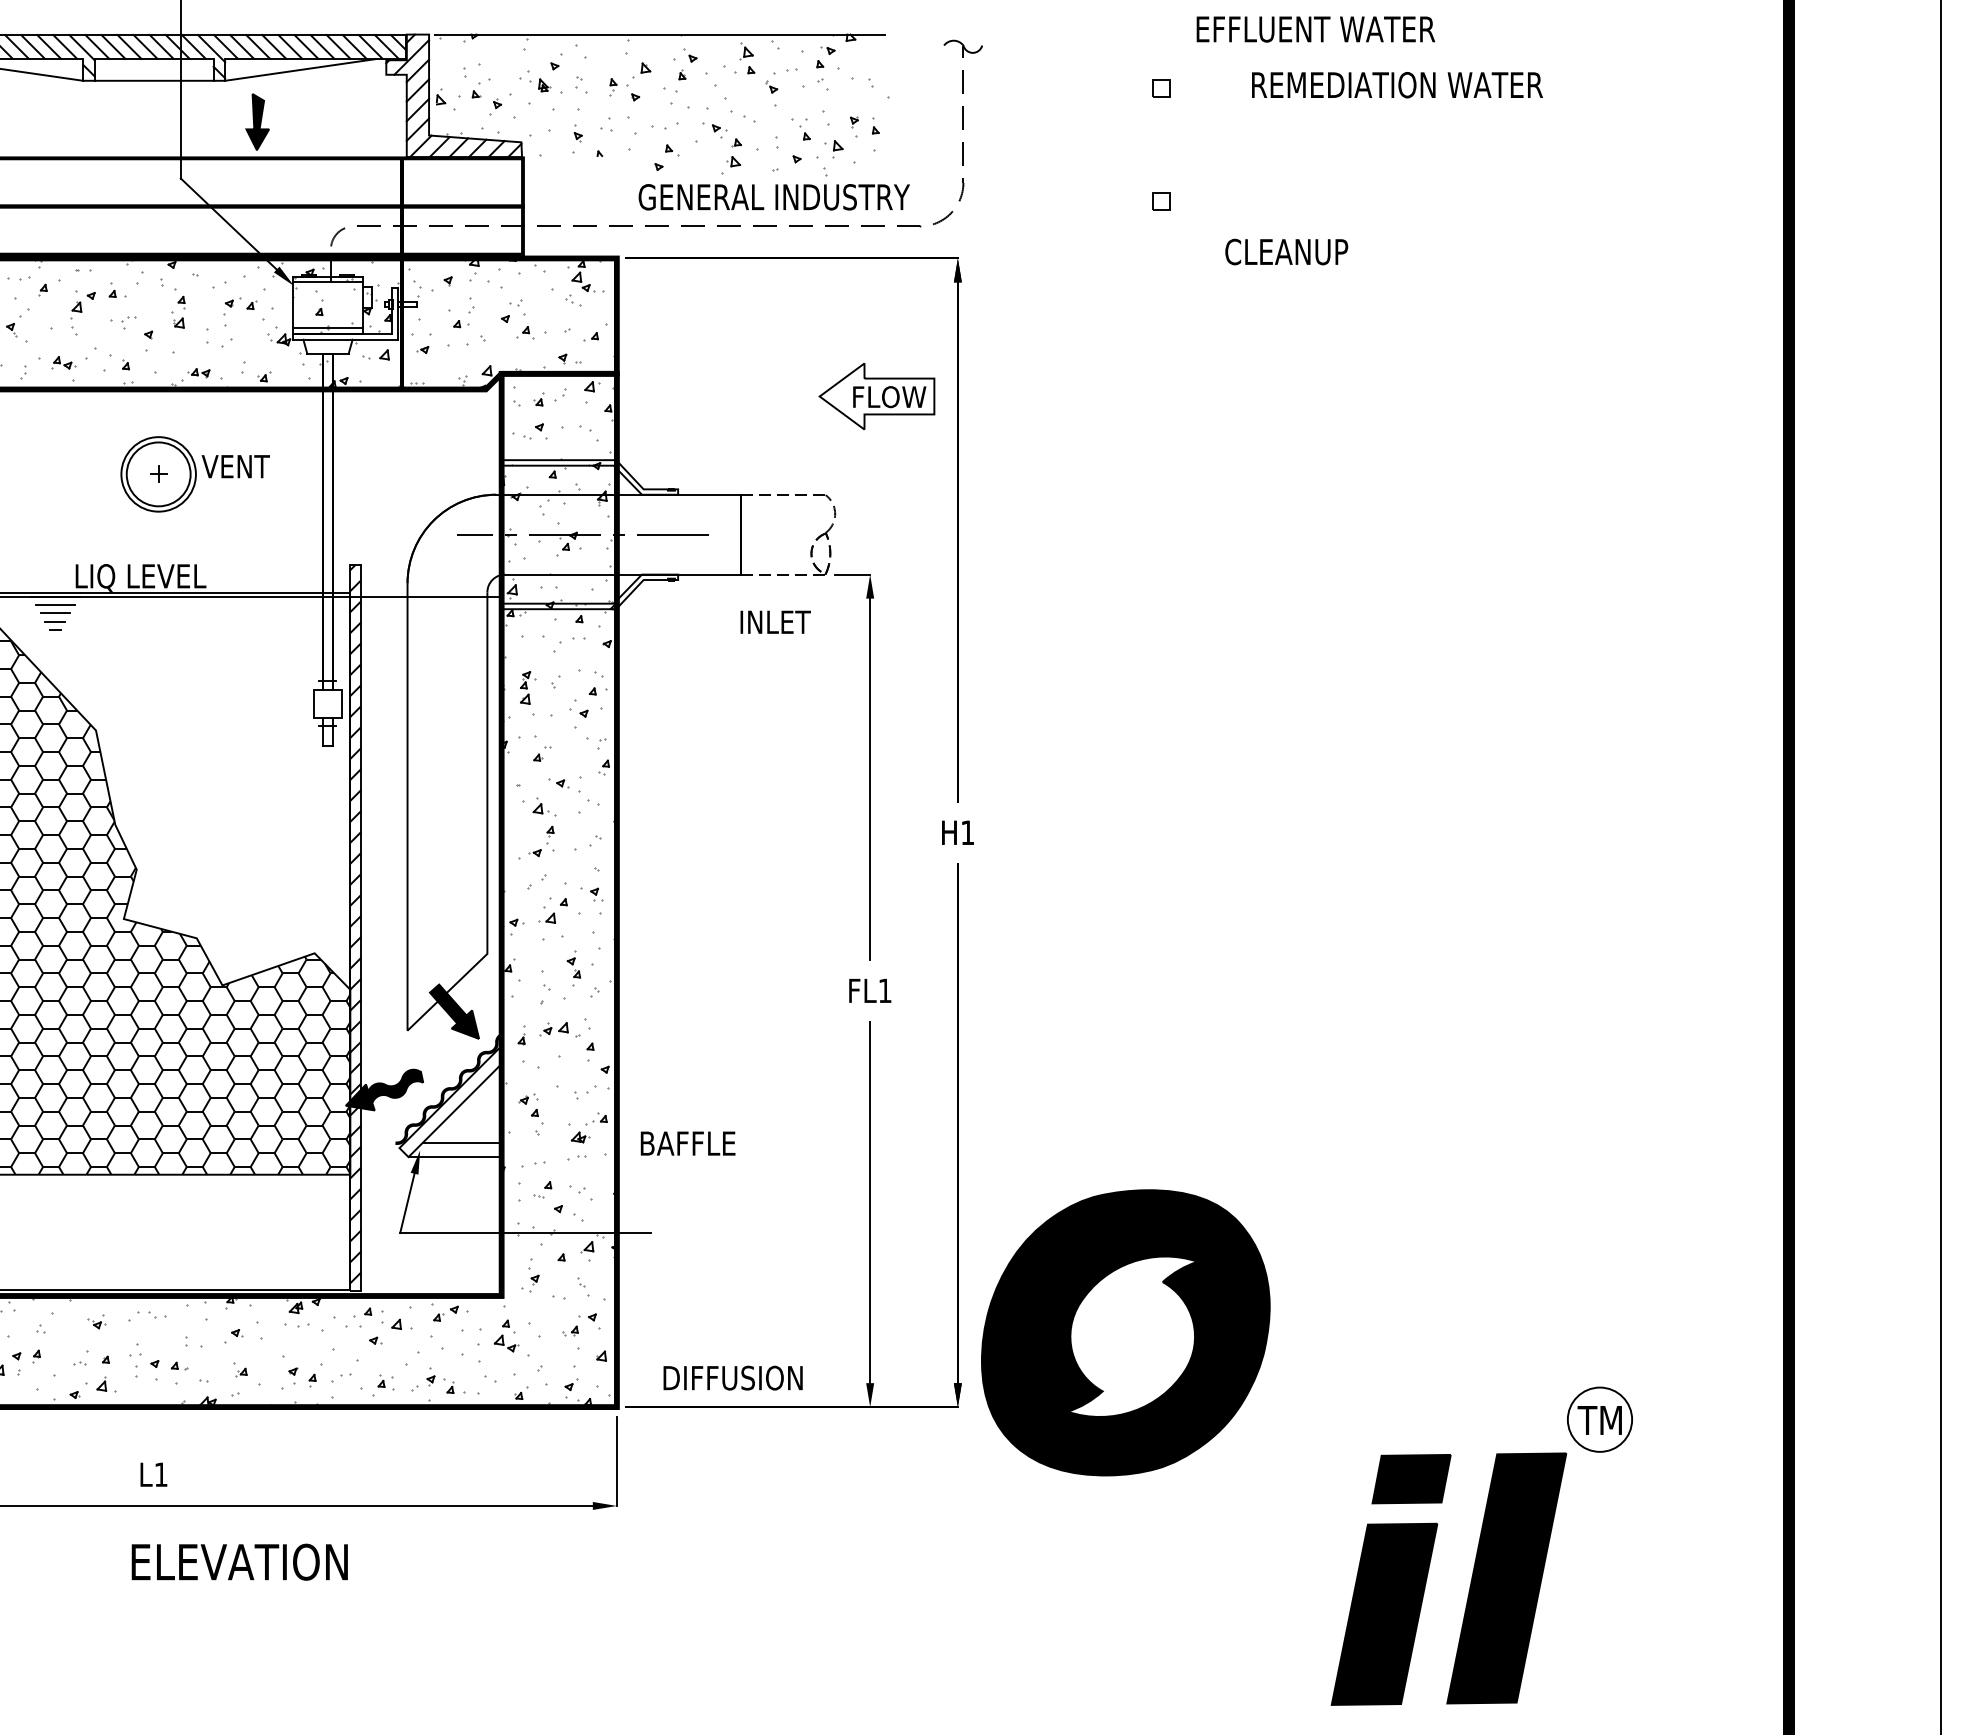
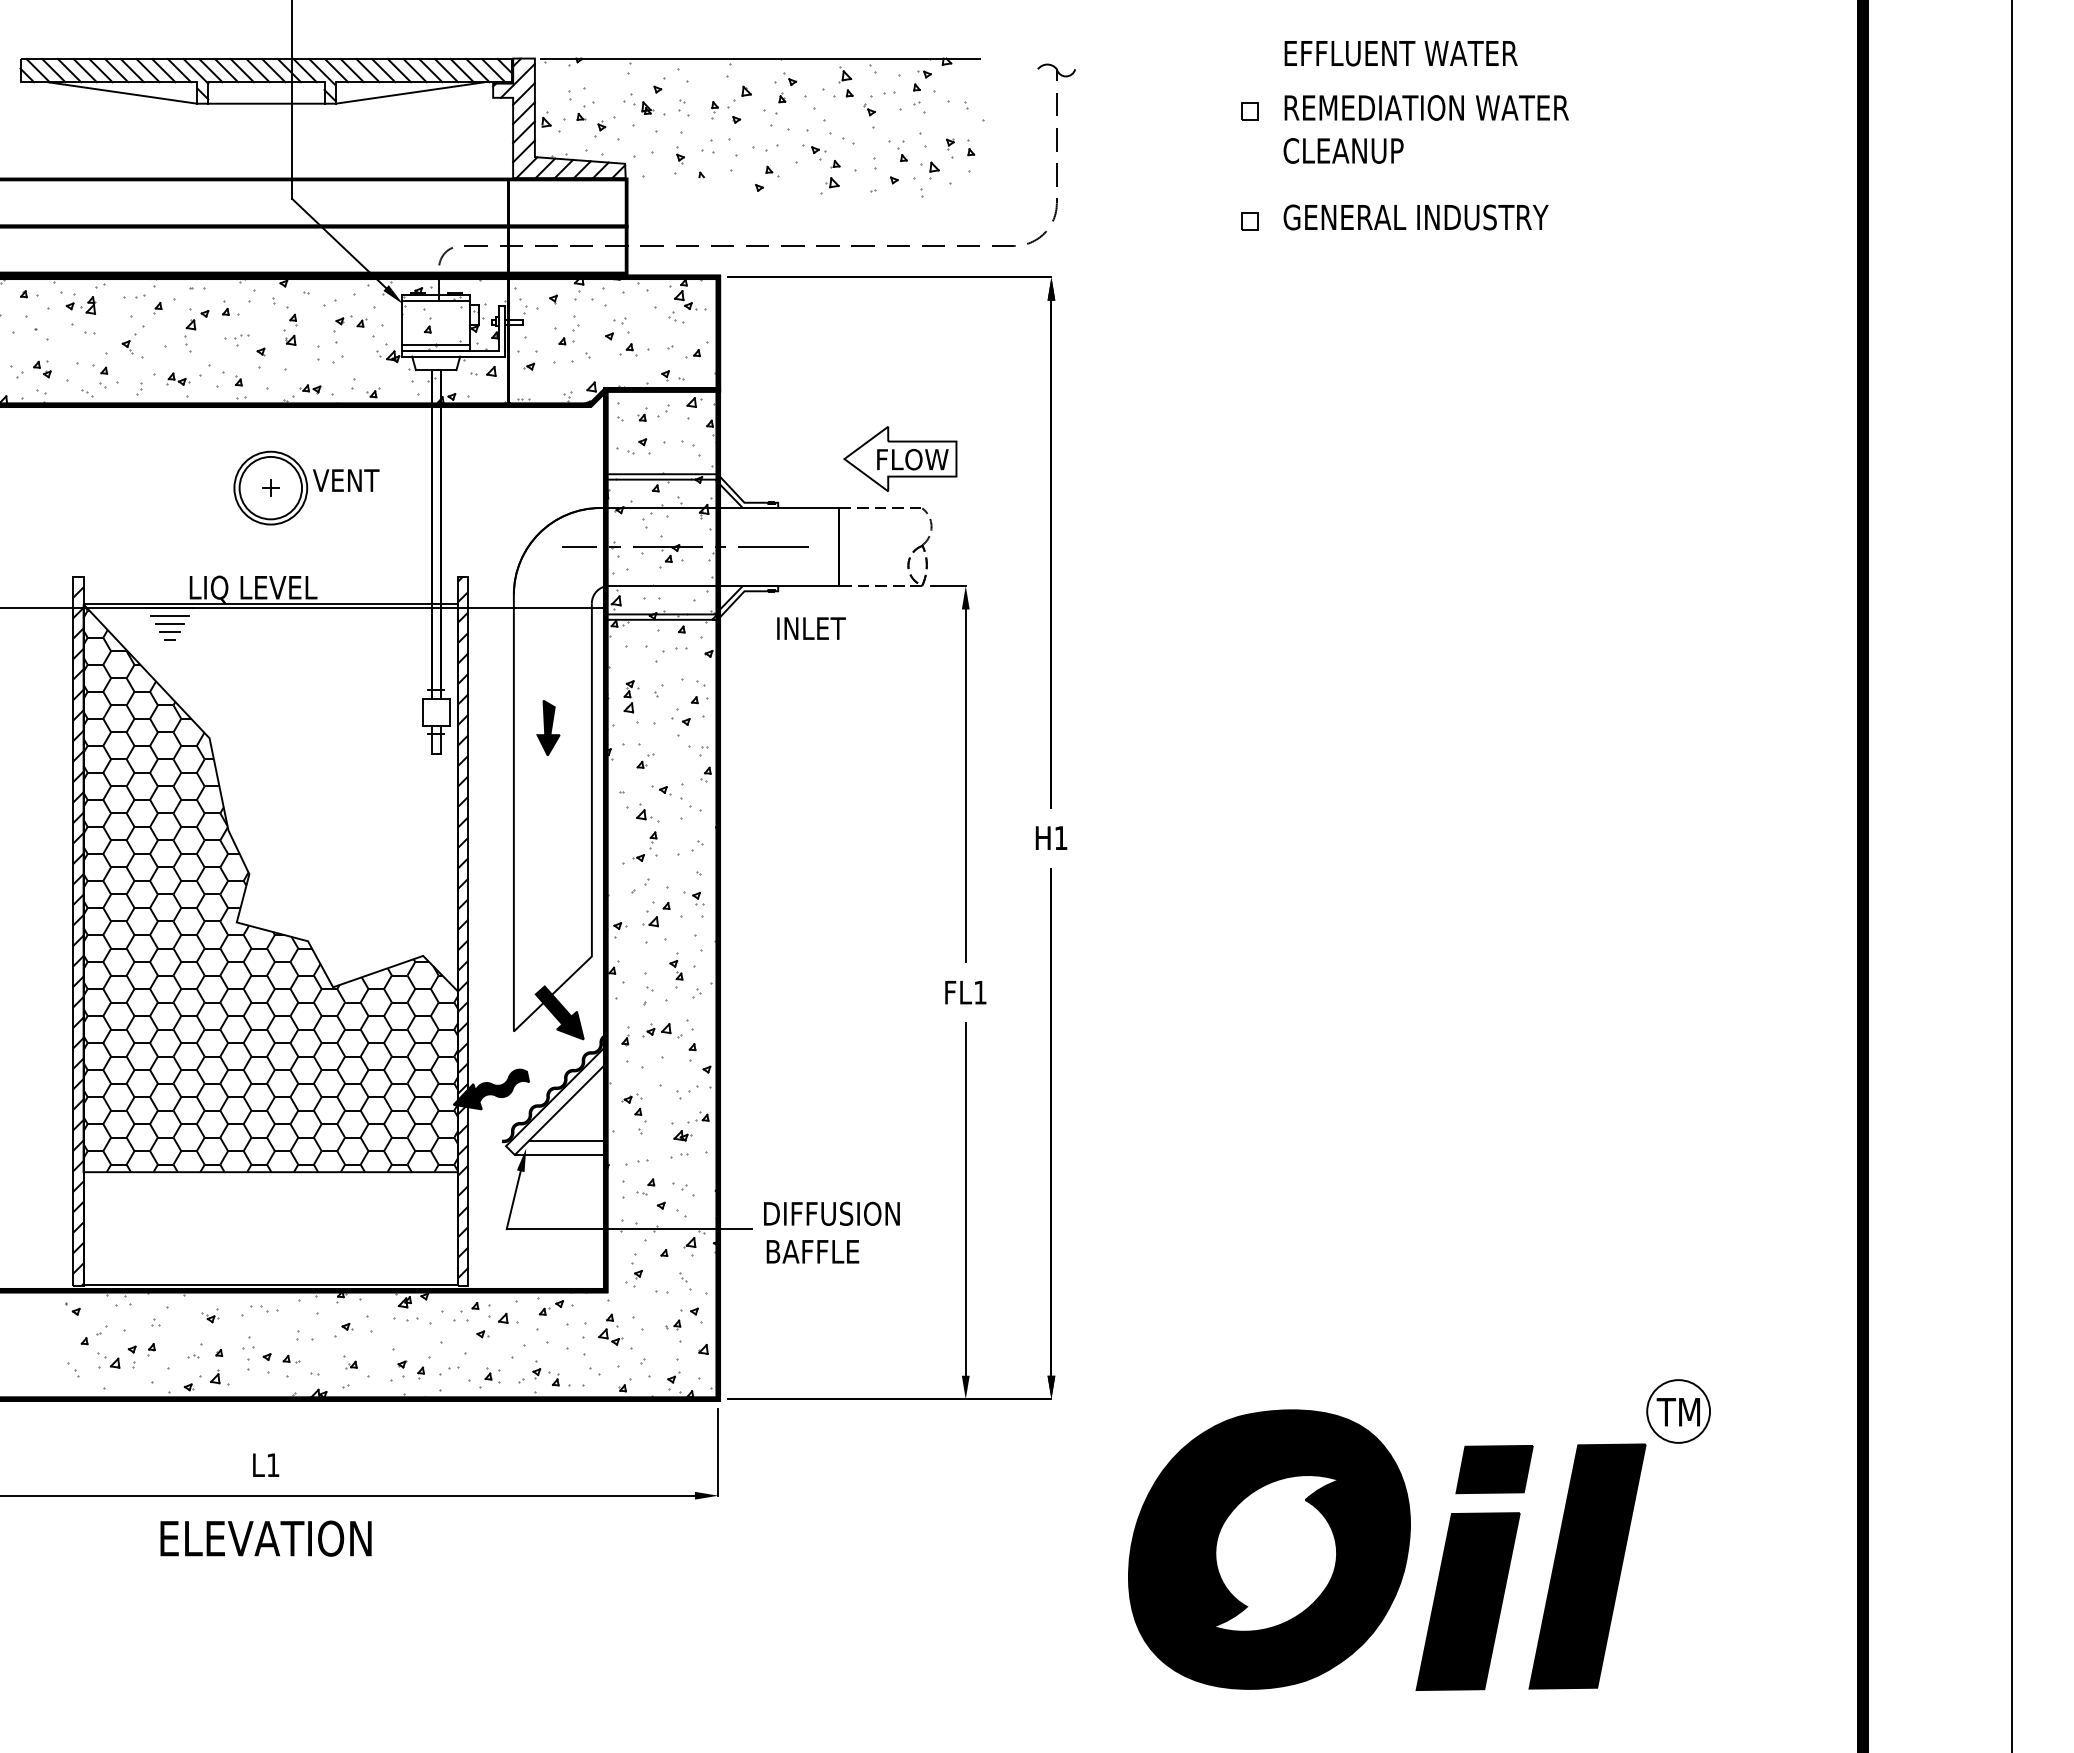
text: (1397, 84) -> (1426, 107), moved
part: (257, 121) -> (548, 727), moved
text: (773, 197) -> (1415, 217), moved
text: (1286, 251) -> (1343, 150), moved
part: (877, 395) -> (900, 458), moved
text: (775, 622) -> (811, 628), moved
text: (687, 1143) -> (812, 1251), moved
part: (1125, 1332) -> (1269, 1549), moved
text: (732, 1377) -> (831, 1213), moved
text: (239, 1562) -> (265, 1538), moved

